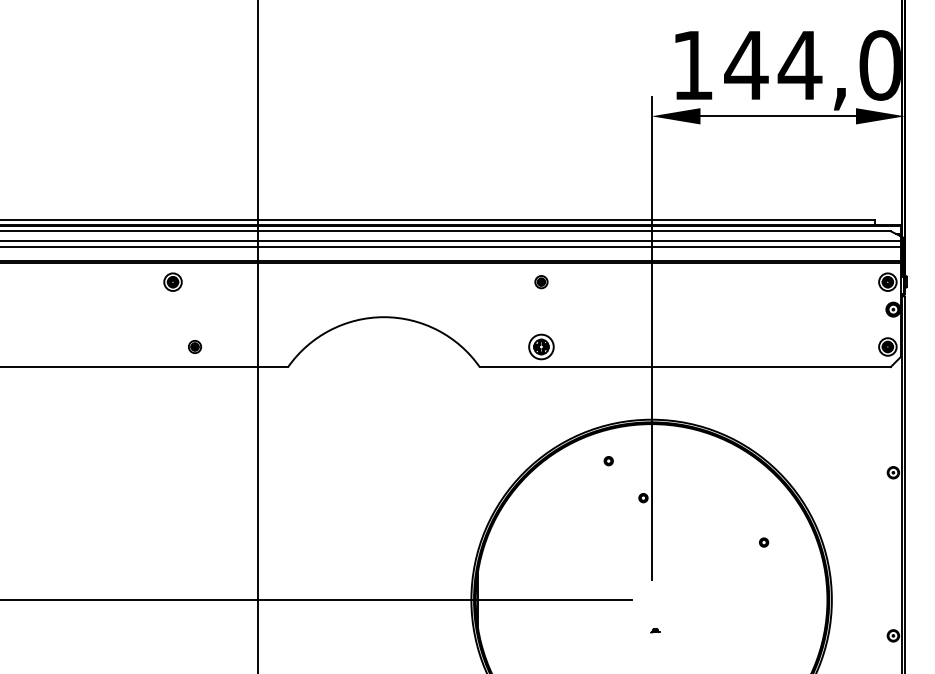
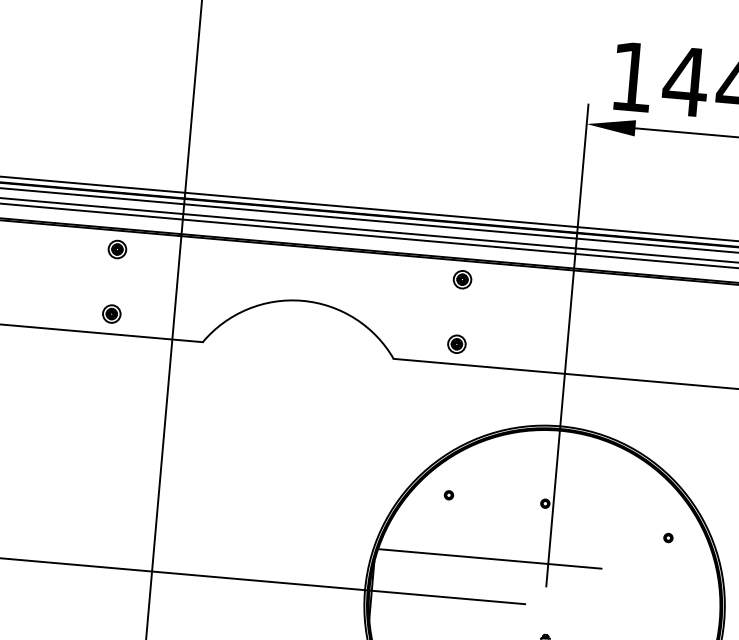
part: (172, 281) -> (116, 248), moved
part: (541, 281) -> (462, 279), size x1.43
part: (194, 346) -> (111, 313), size x1.43
part: (541, 346) -> (456, 343), size x0.71
part: (608, 461) -> (448, 495), moved
part: (764, 542) -> (668, 537), moved
line: (592, 557) -> (489, 558), added

